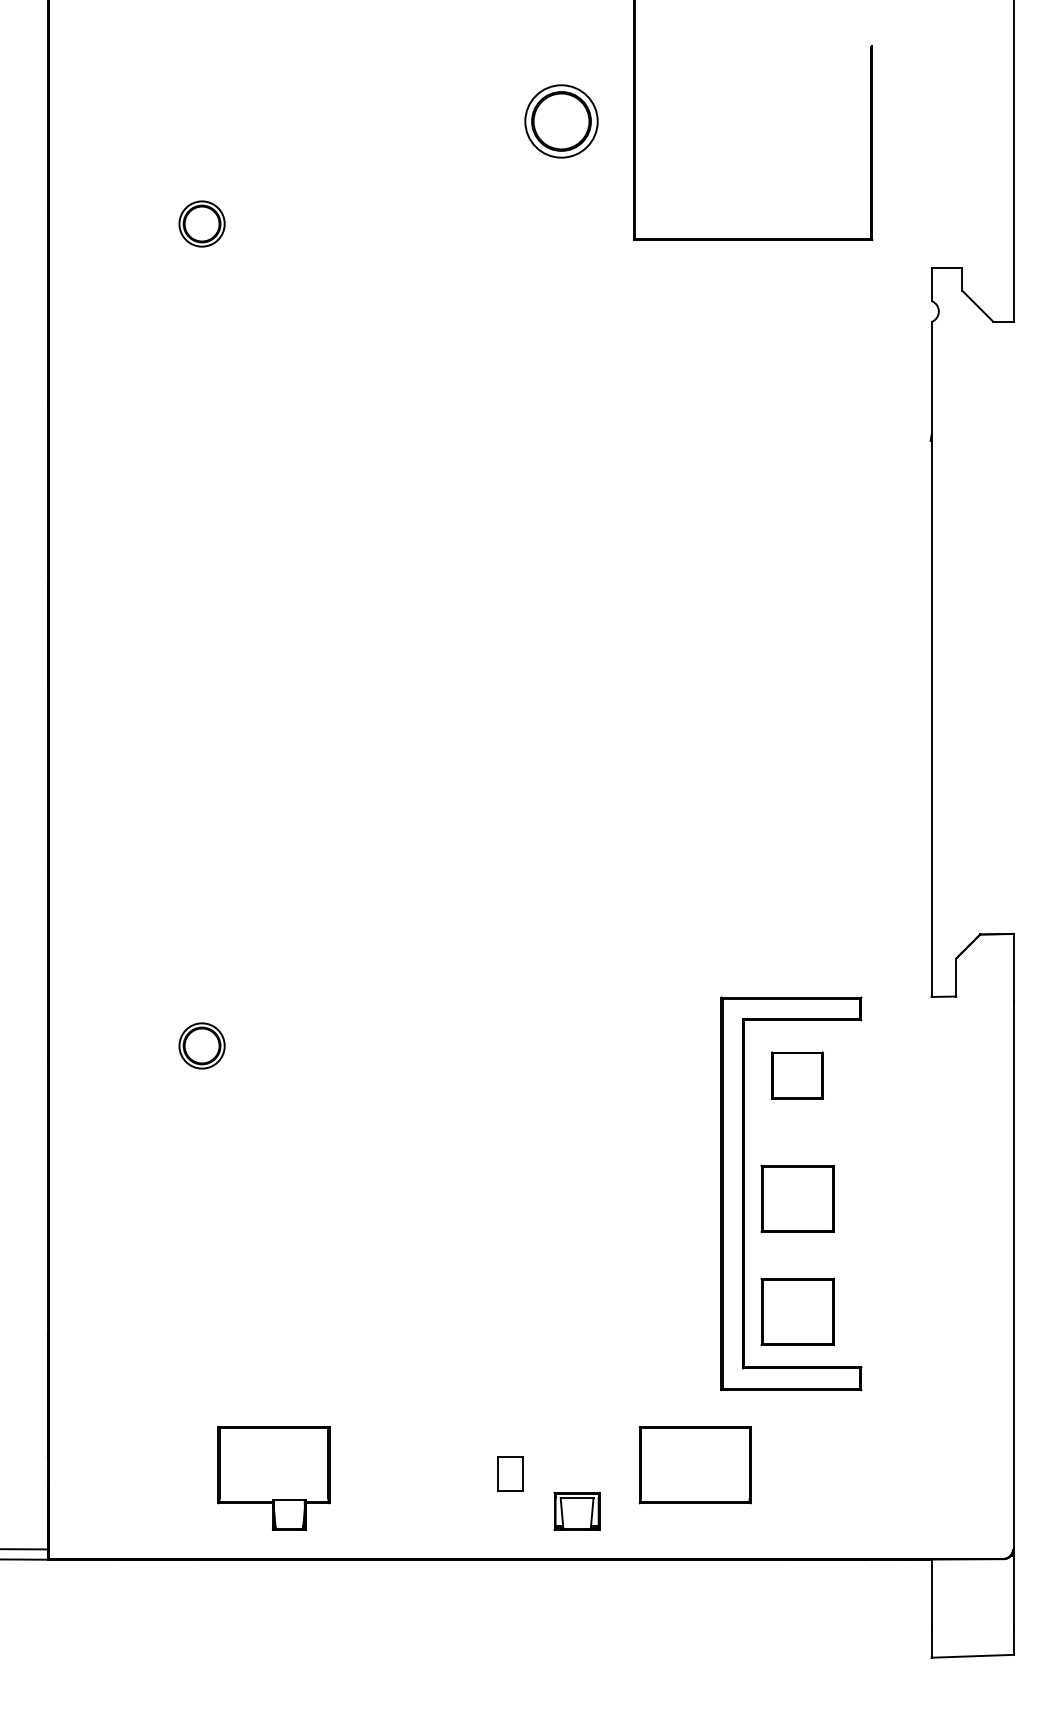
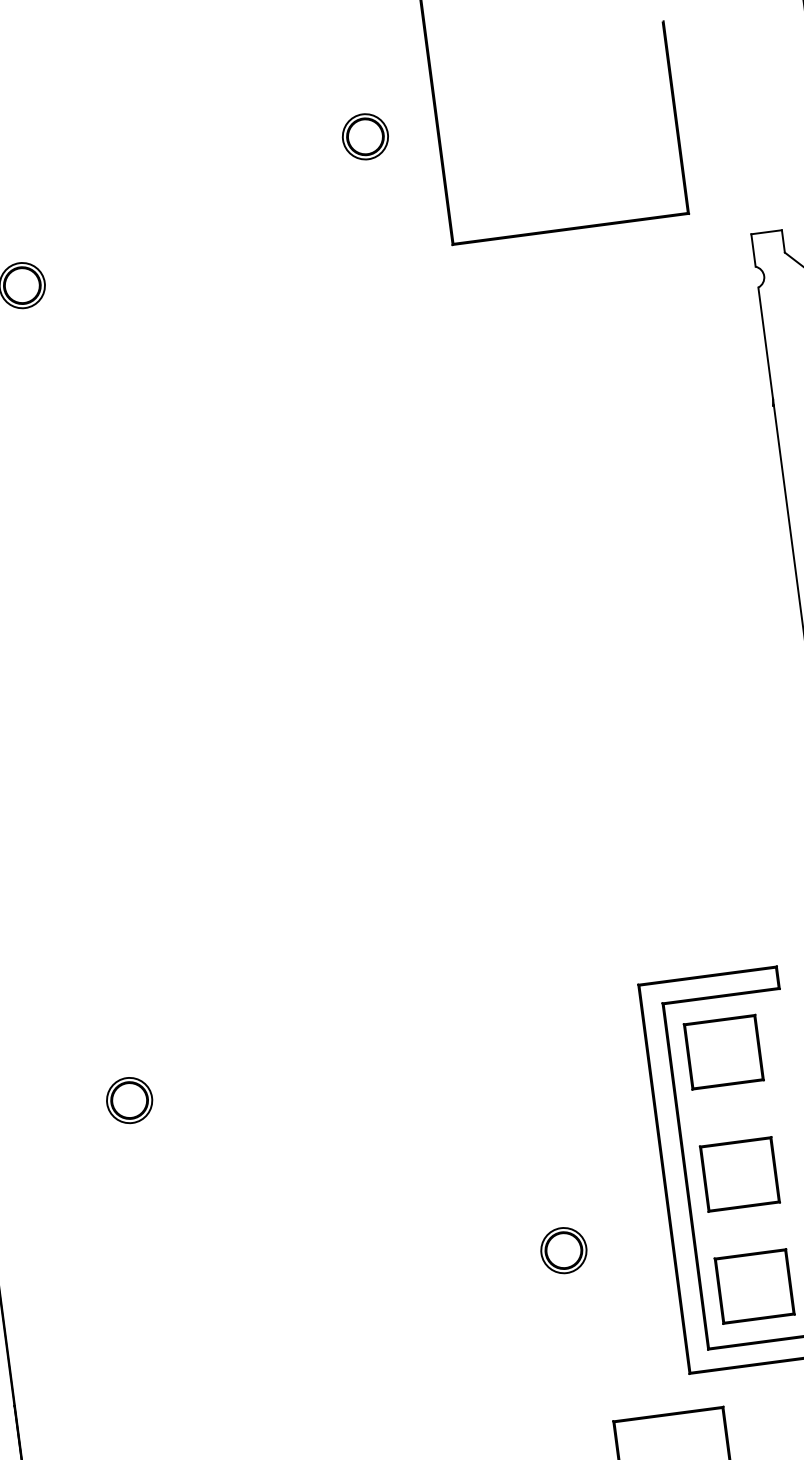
part: (561, 120) -> (365, 136), size x0.62
part: (797, 1075) -> (723, 1052), size x1.43
part: (612, 1251) -> (563, 1250), added

